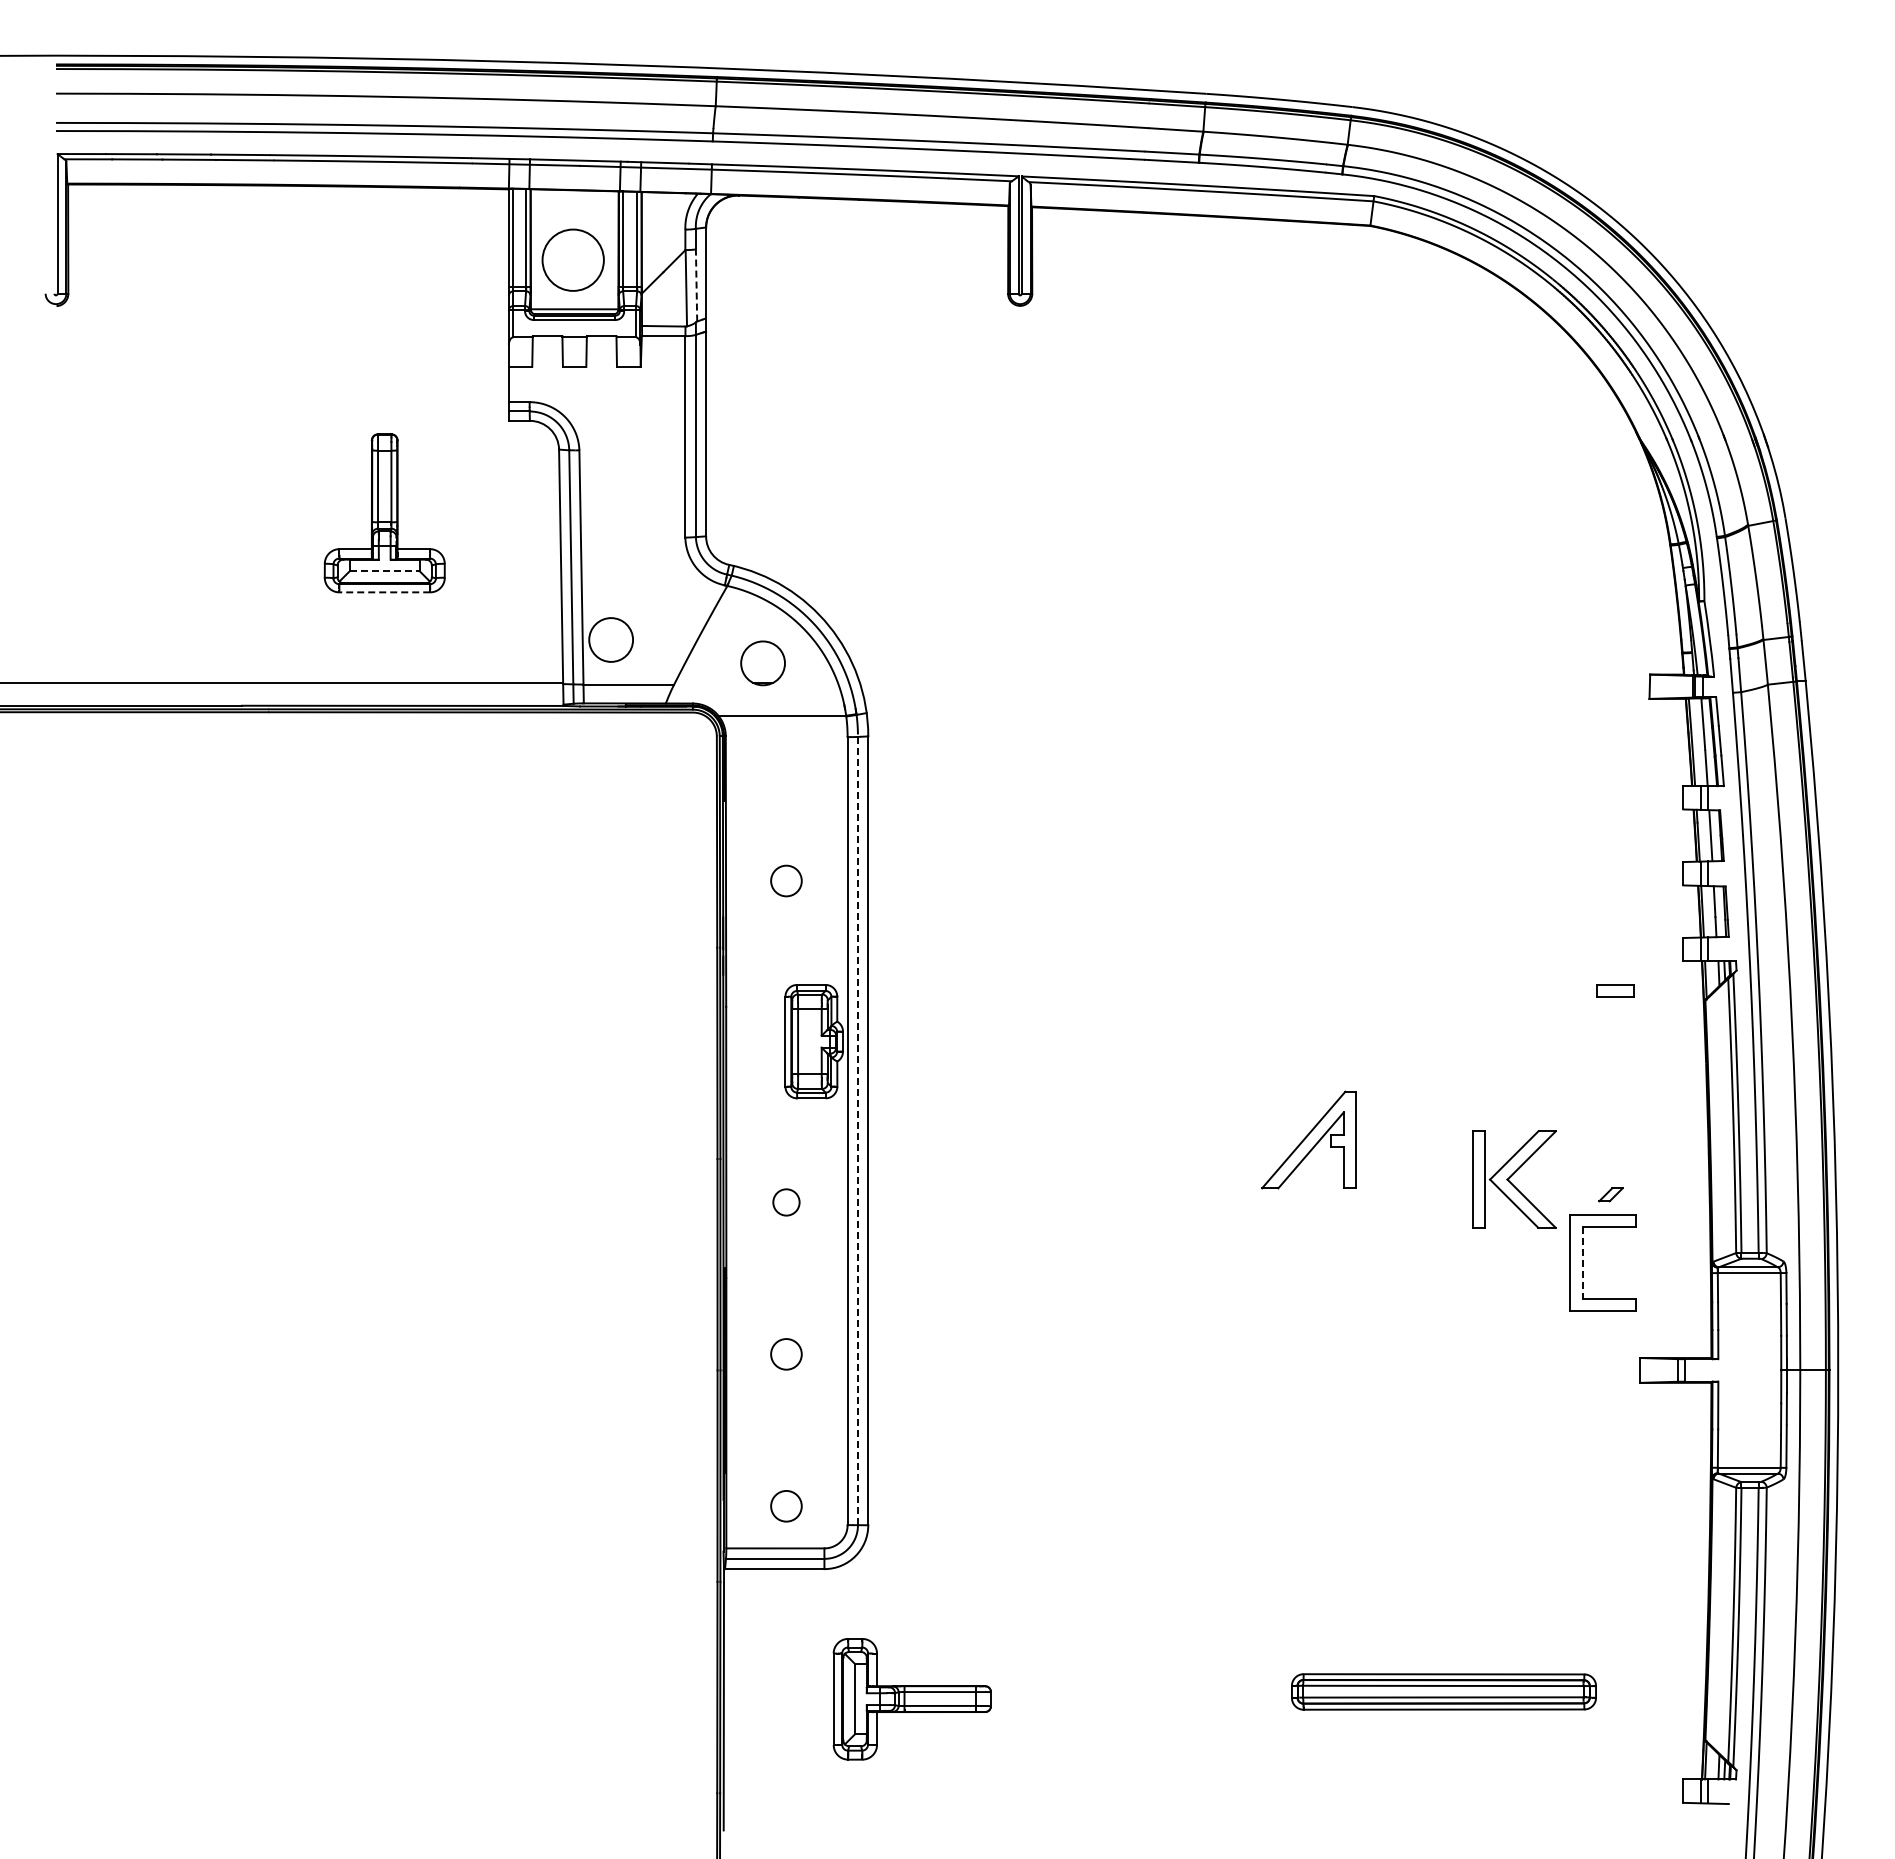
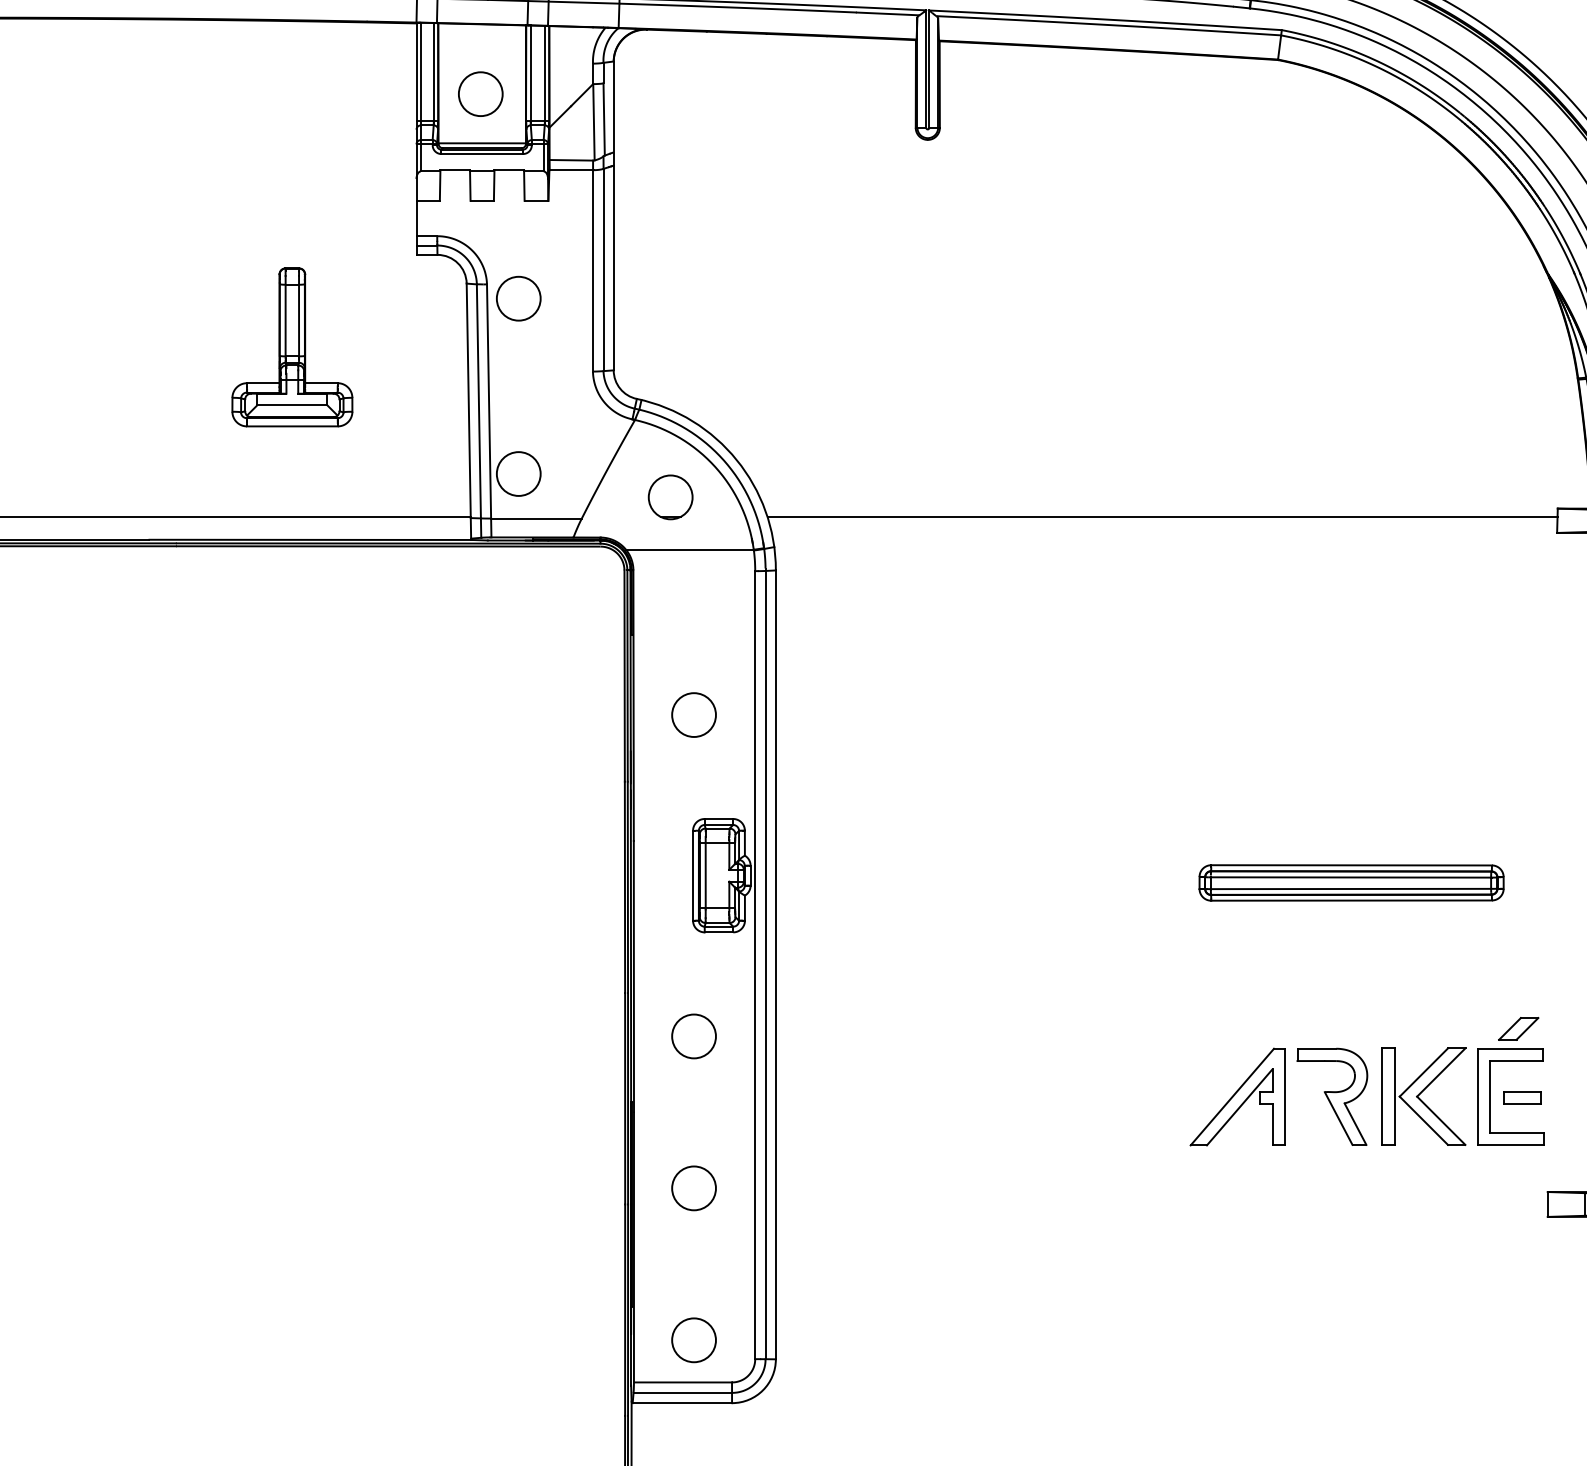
circle: (572, 259) -> (480, 93), size x0.71
line: (696, 285) -> (604, 119), dashed -> solid
circle: (610, 464) -> (518, 298), added
line: (385, 571) -> (293, 405), dashed -> solid
line: (384, 592) -> (292, 426), dashed -> solid
line: (1254, 683) -> (1162, 517), added
circle: (786, 880) -> (694, 714), size x1.43
part: (1615, 990) -> (1523, 1097), moved
part: (1443, 1048) -> (1351, 882), added
line: (857, 1129) -> (765, 963), dashed -> solid
part: (1308, 1139) -> (1237, 1096), moved
part: (1514, 1179) -> (1424, 1096), moved
part: (1610, 1194) -> (1518, 1028), size x1.67
circle: (786, 1202) -> (694, 1036), size x1.67
part: (1424, 1262) -> (1332, 1096), added
line: (1582, 1262) -> (1490, 1096), dashed -> solid
circle: (786, 1354) -> (694, 1188), size x1.43
circle: (786, 1506) -> (694, 1340), size x1.43

